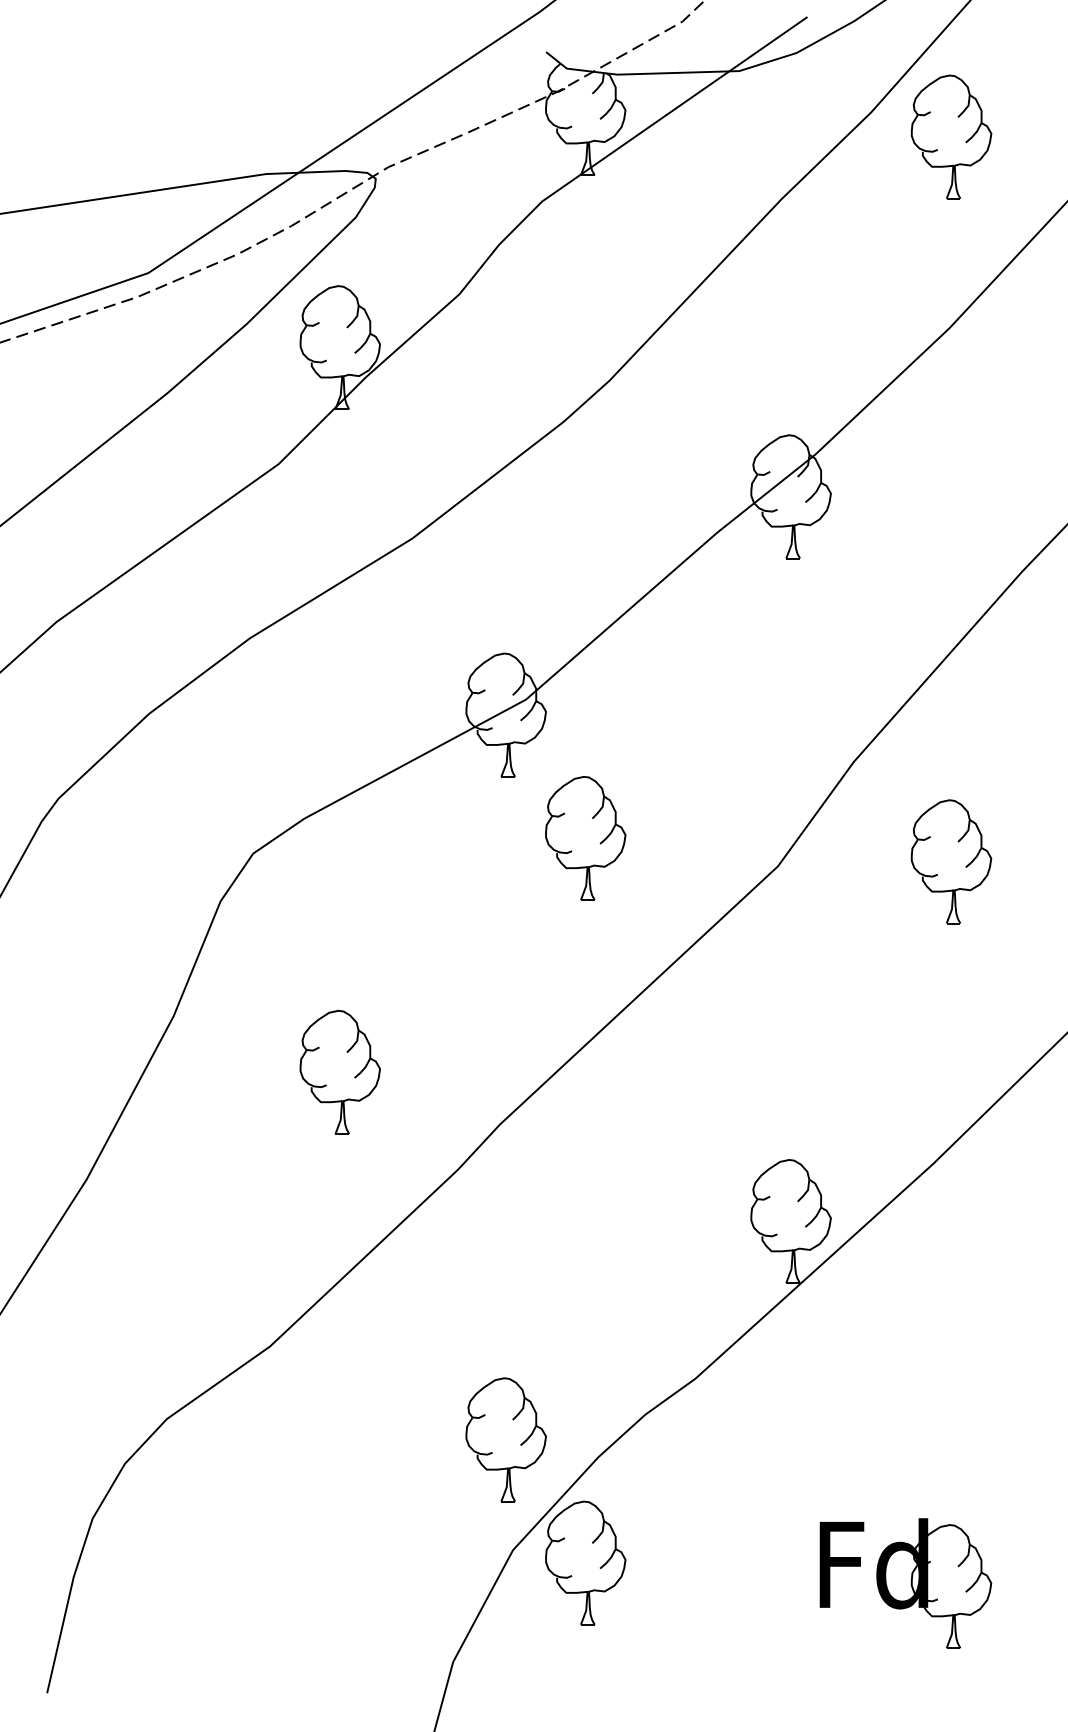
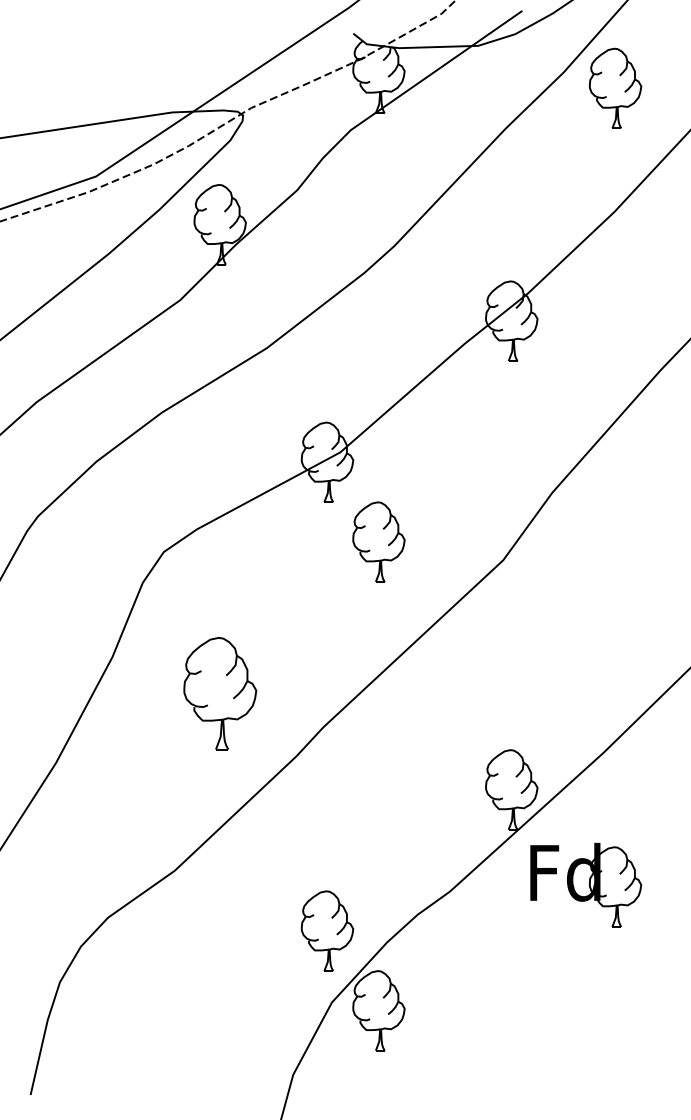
part: (951, 860) -> (615, 556), removed
part: (339, 1070) -> (219, 692), size x1.4
part: (906, 1582) -> (586, 884), moved

